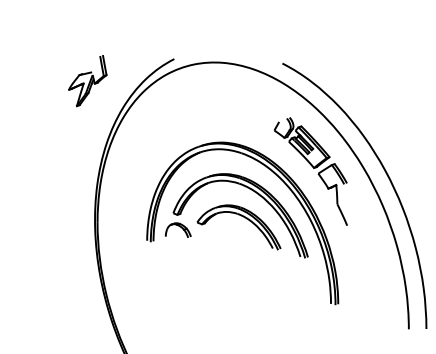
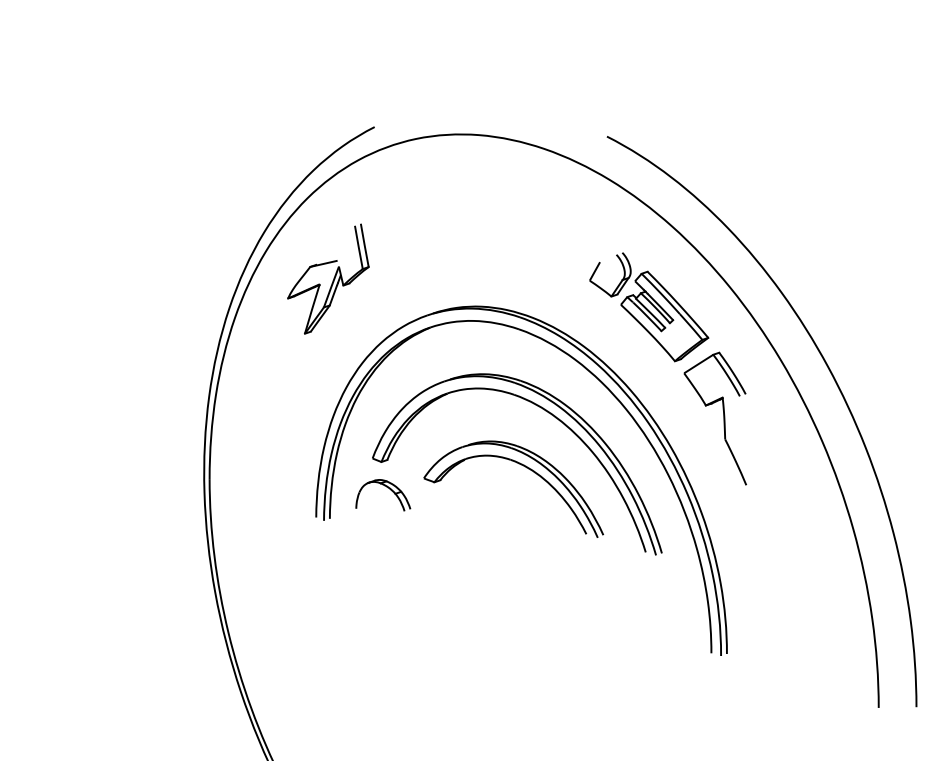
part: (87, 81) -> (327, 280), moved

